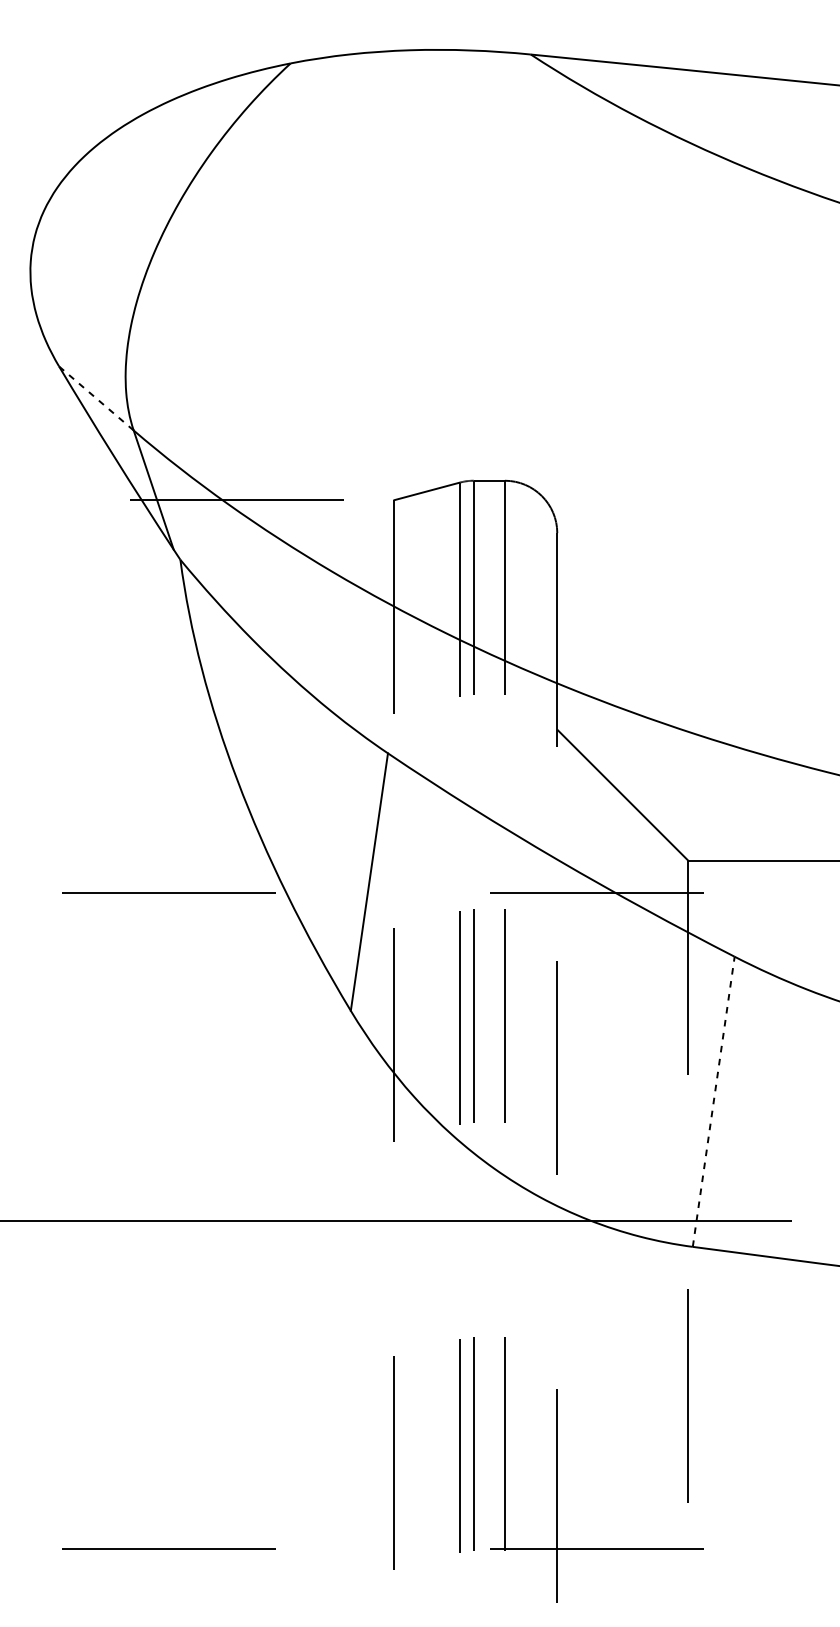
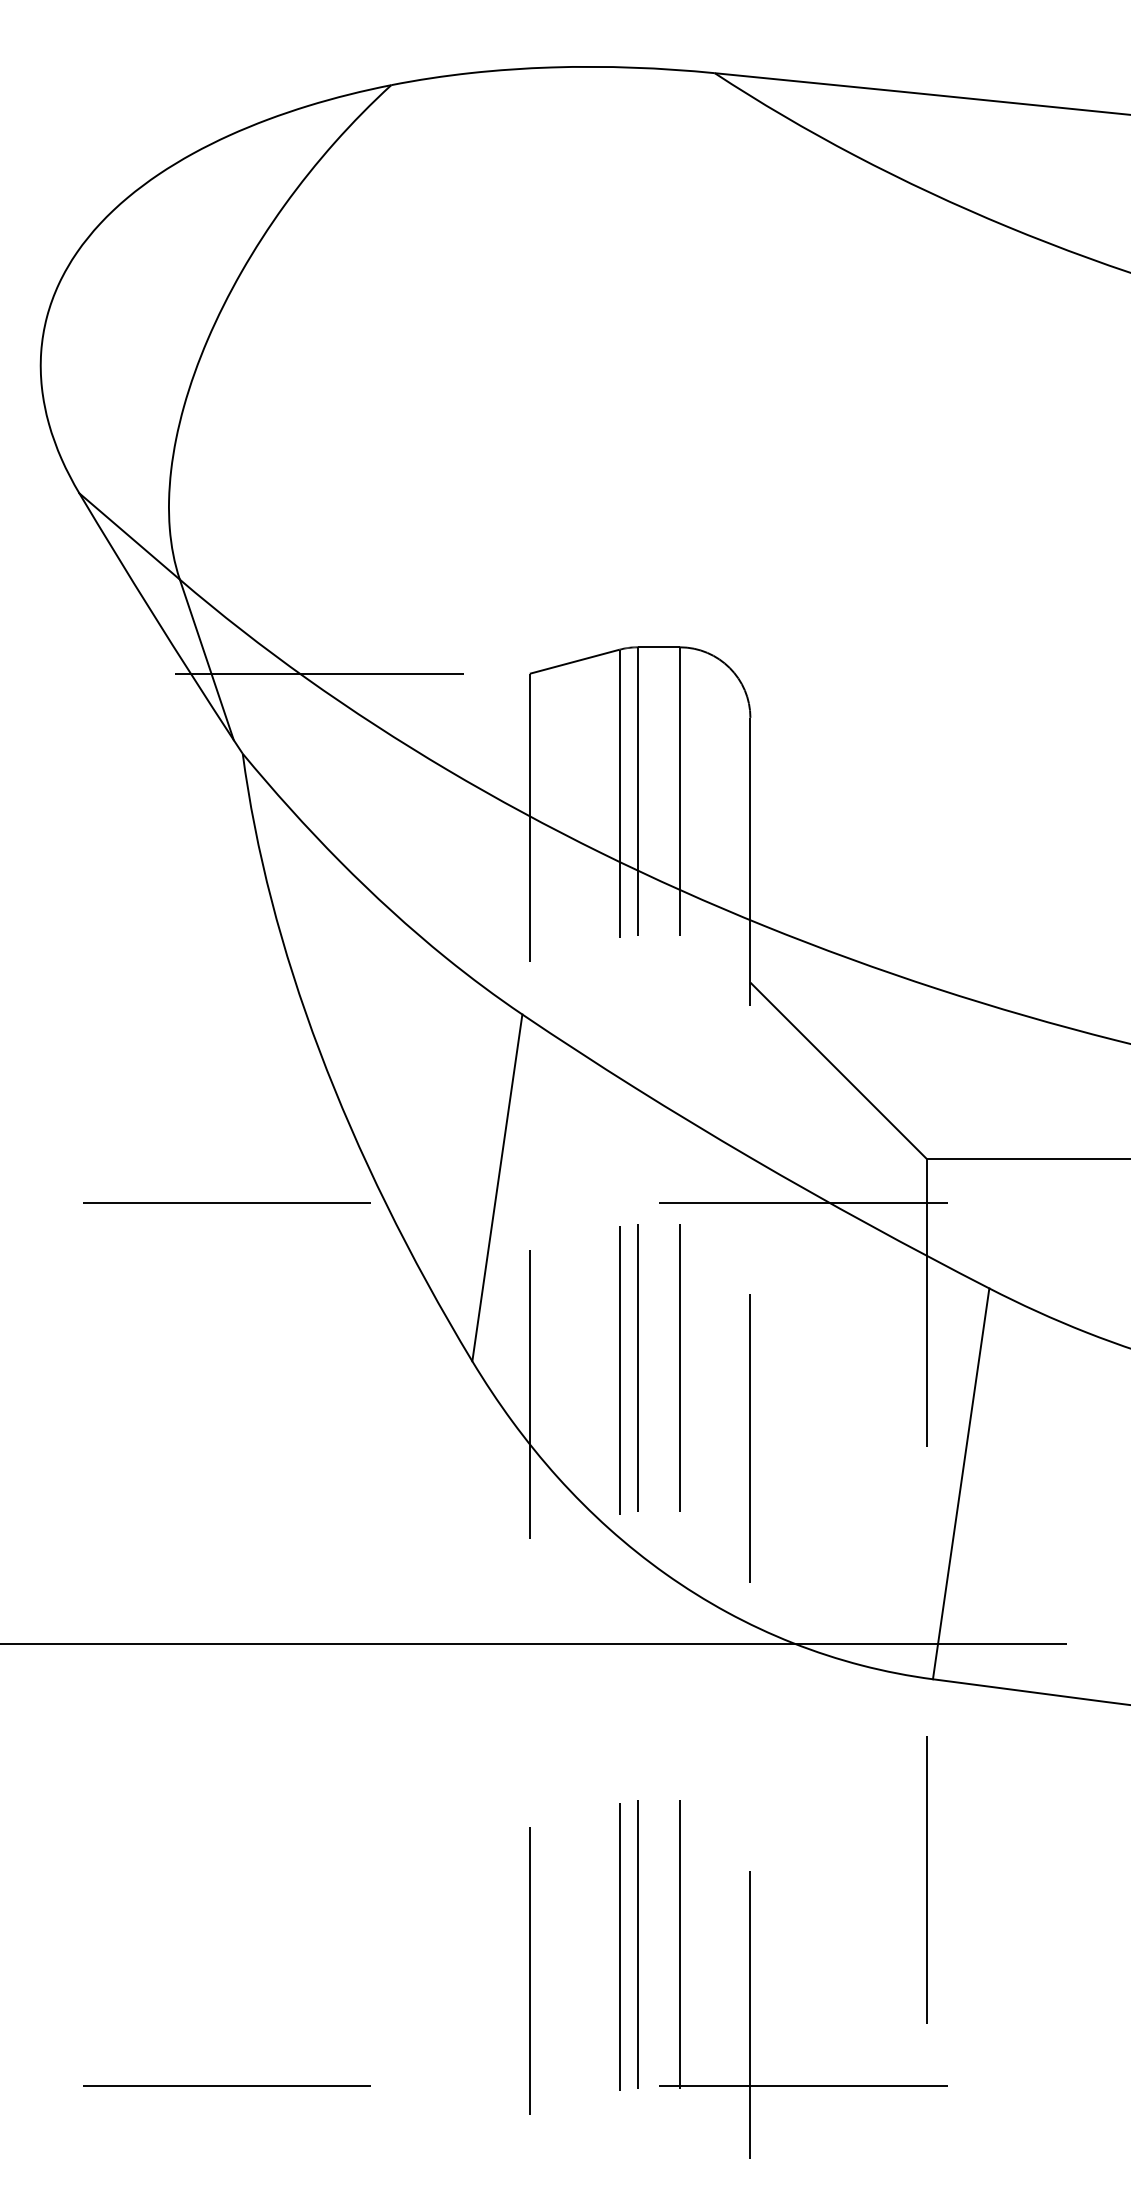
line: (96, 398) -> (129, 536), dashed -> solid
line: (713, 1101) -> (961, 1483), dashed -> solid

